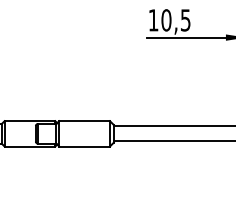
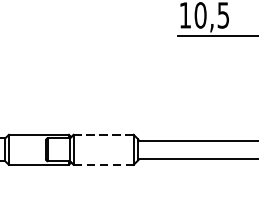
line: (84, 121) -> (103, 135), solid -> dashed
line: (85, 146) -> (104, 164), solid -> dashed

